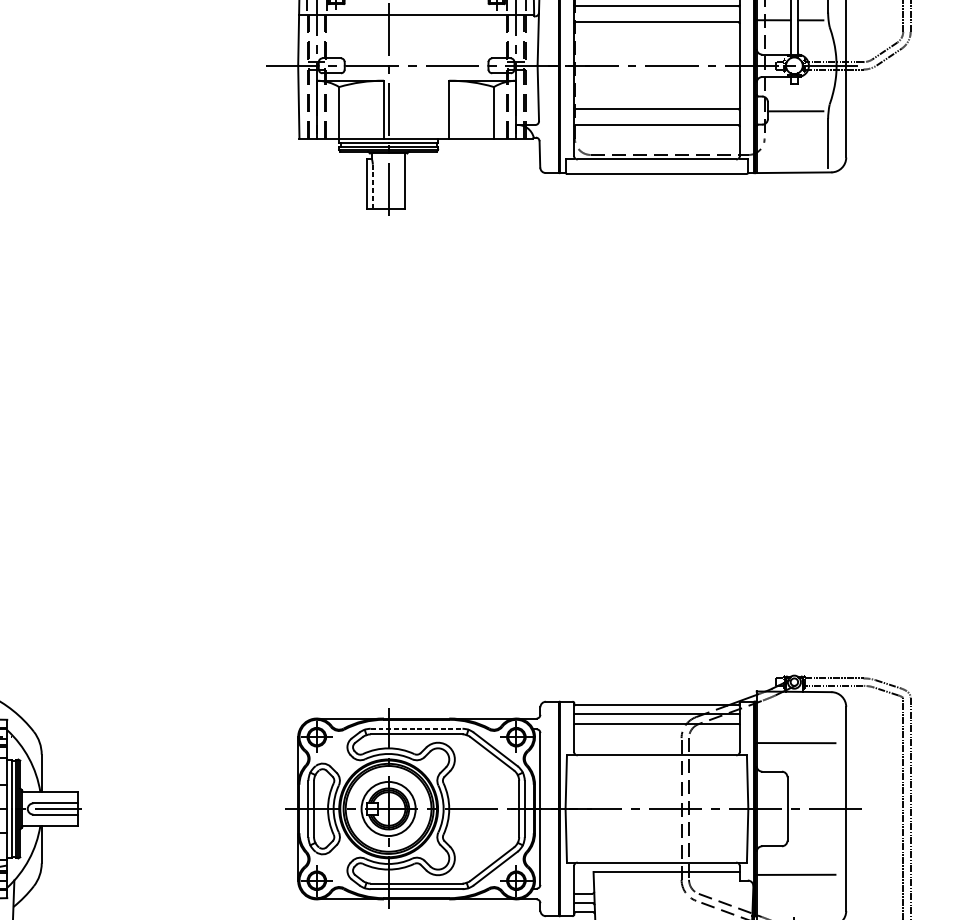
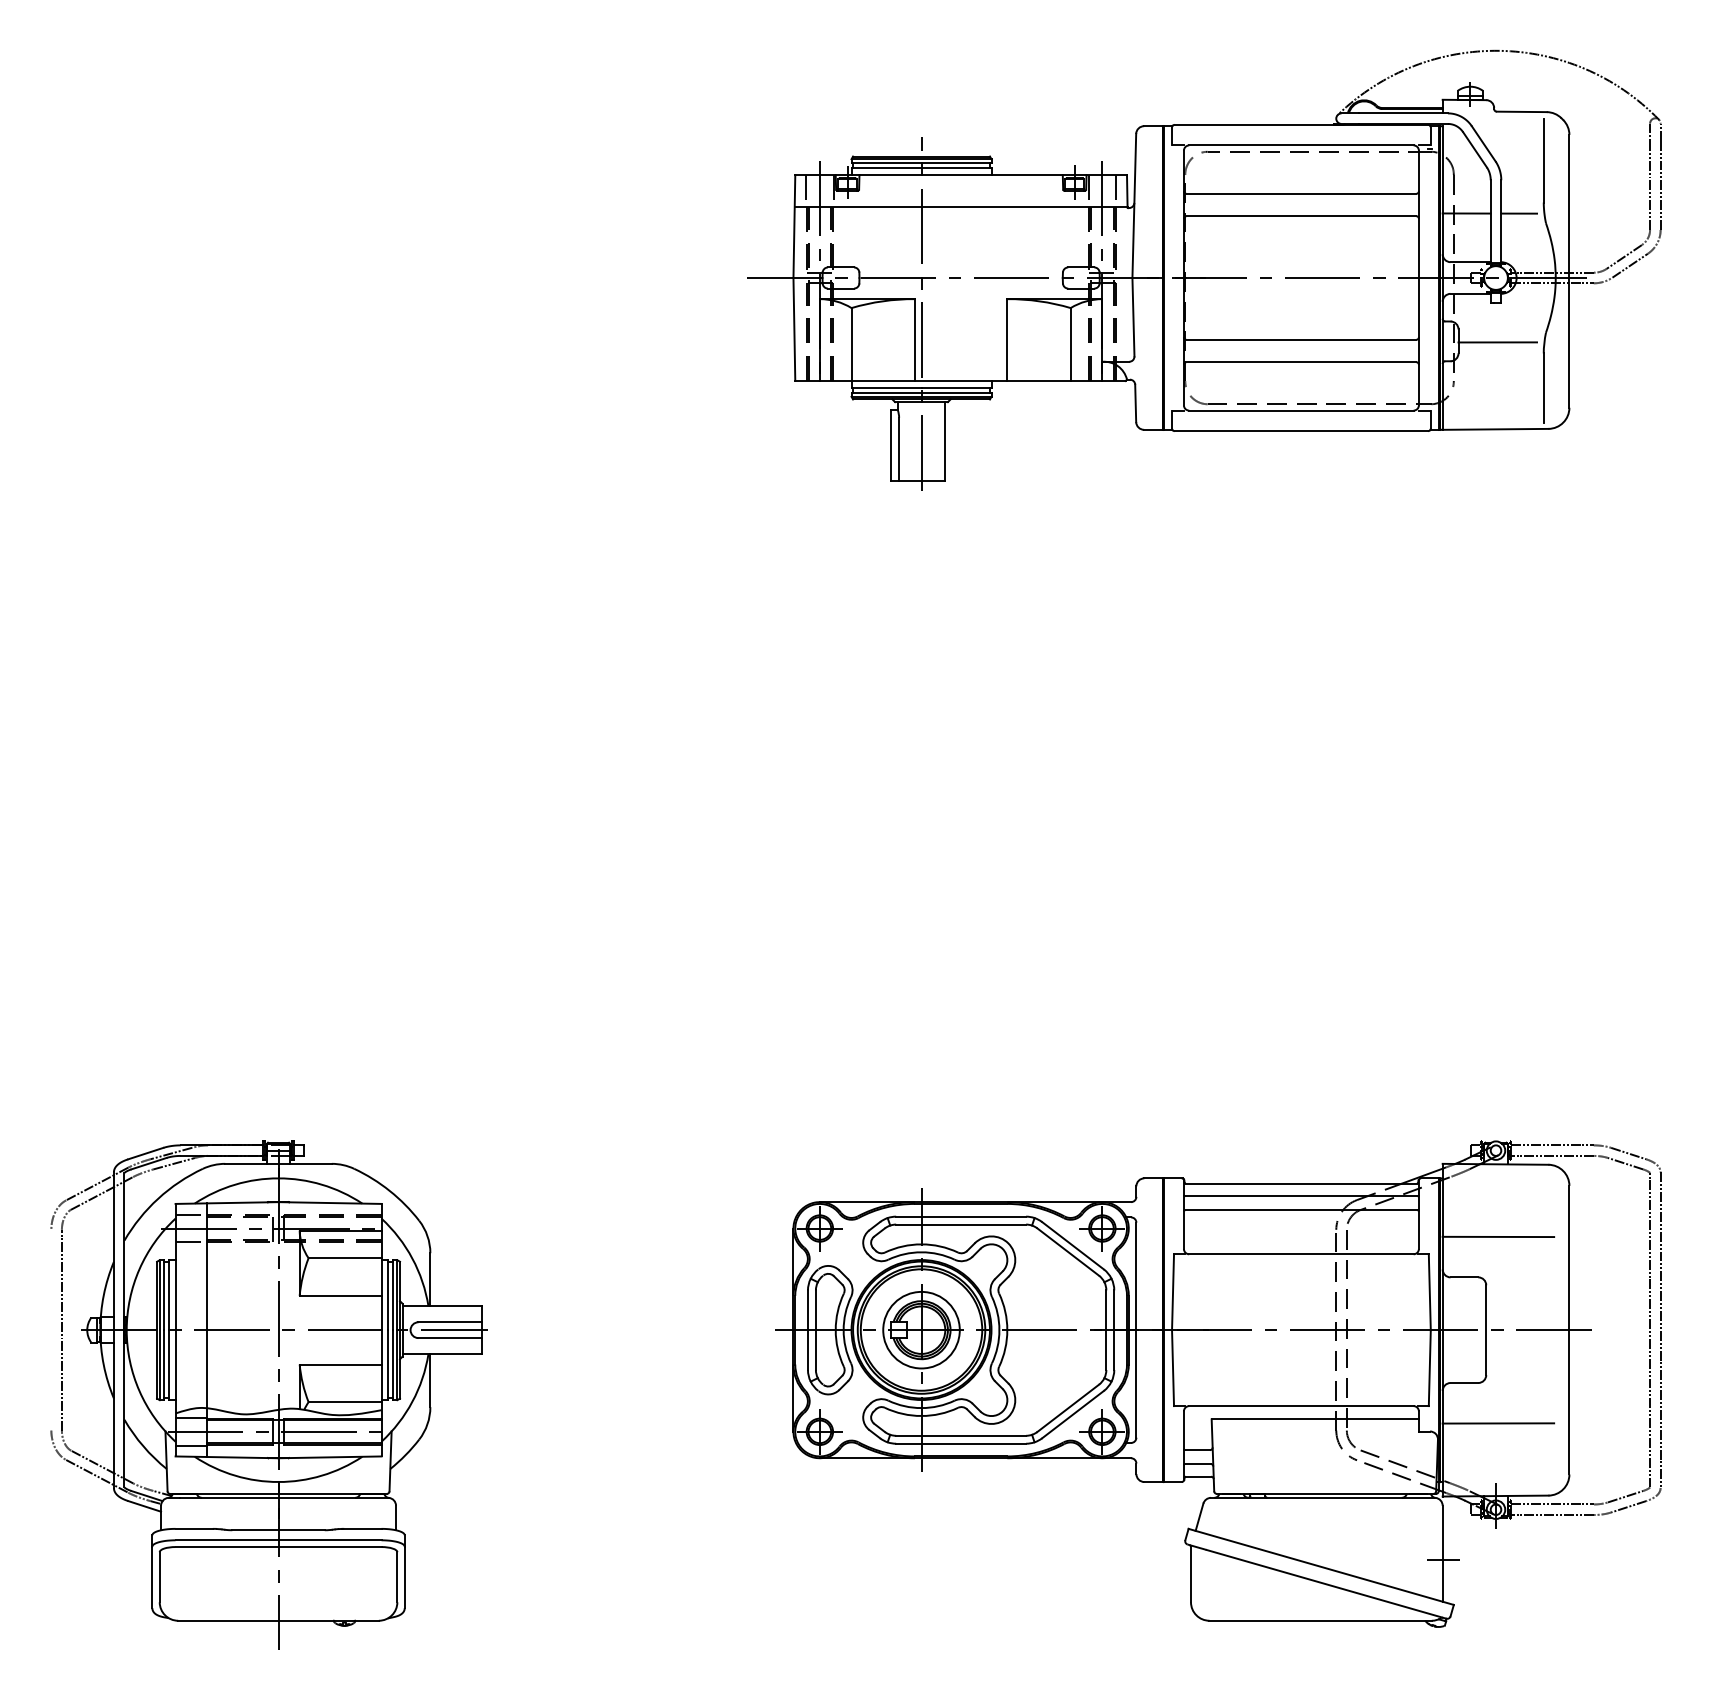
line: (373, 186) -> (899, 449), dashed -> solid
line: (416, 728) -> (961, 1216), dashed -> solid

